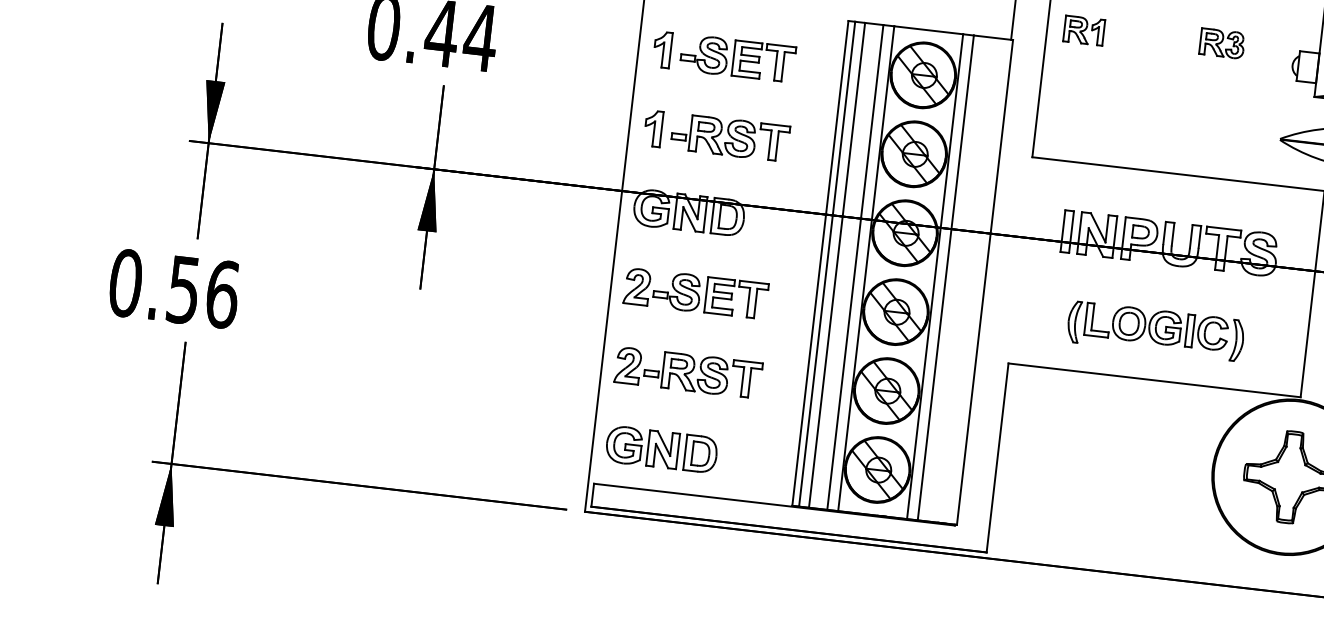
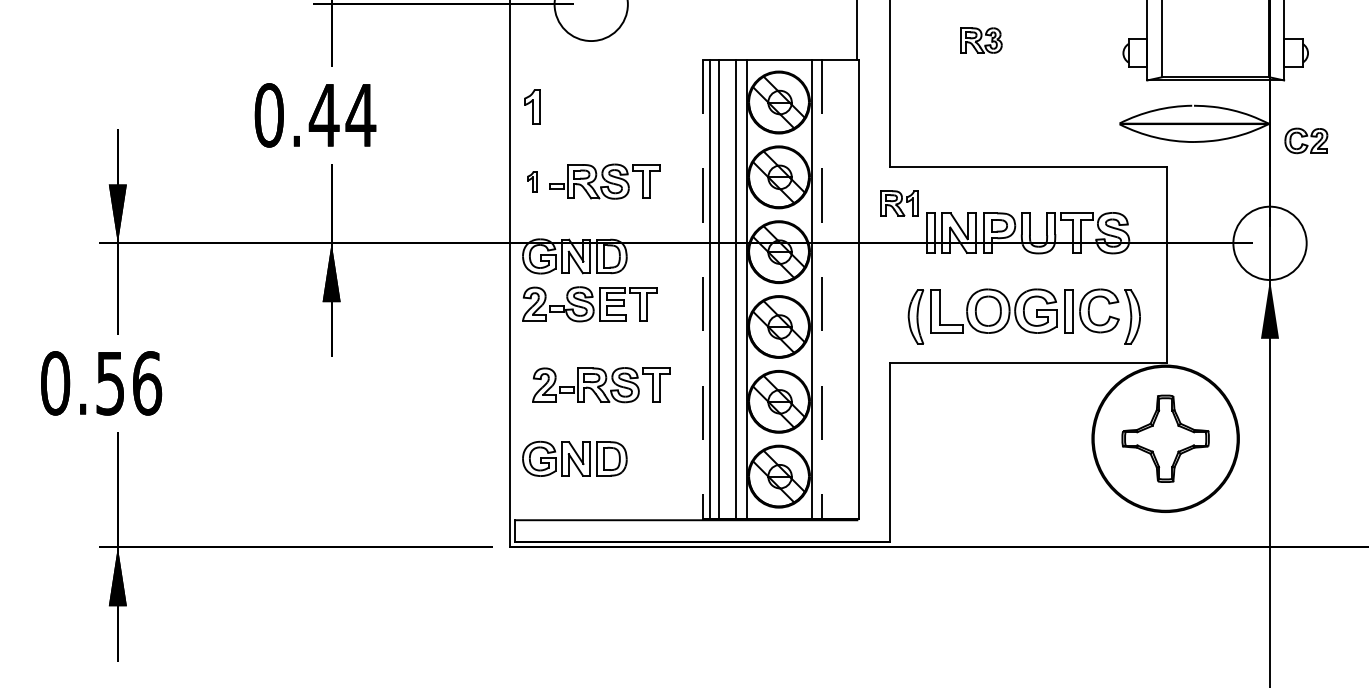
part: (1083, 30) -> (899, 203), moved
part: (1222, 43) -> (981, 40), moved
part: (737, 58) -> (603, 106), removed
part: (653, 128) -> (532, 181), size x0.6
line: (820, 263) -> (703, 289), solid -> dashed
line: (946, 277) -> (822, 289), solid -> dashed
part: (695, 293) -> (589, 304), moved
part: (1155, 330) -> (1023, 316), size x1.4
part: (688, 373) -> (601, 385), moved
part: (661, 449) -> (574, 458), moved

